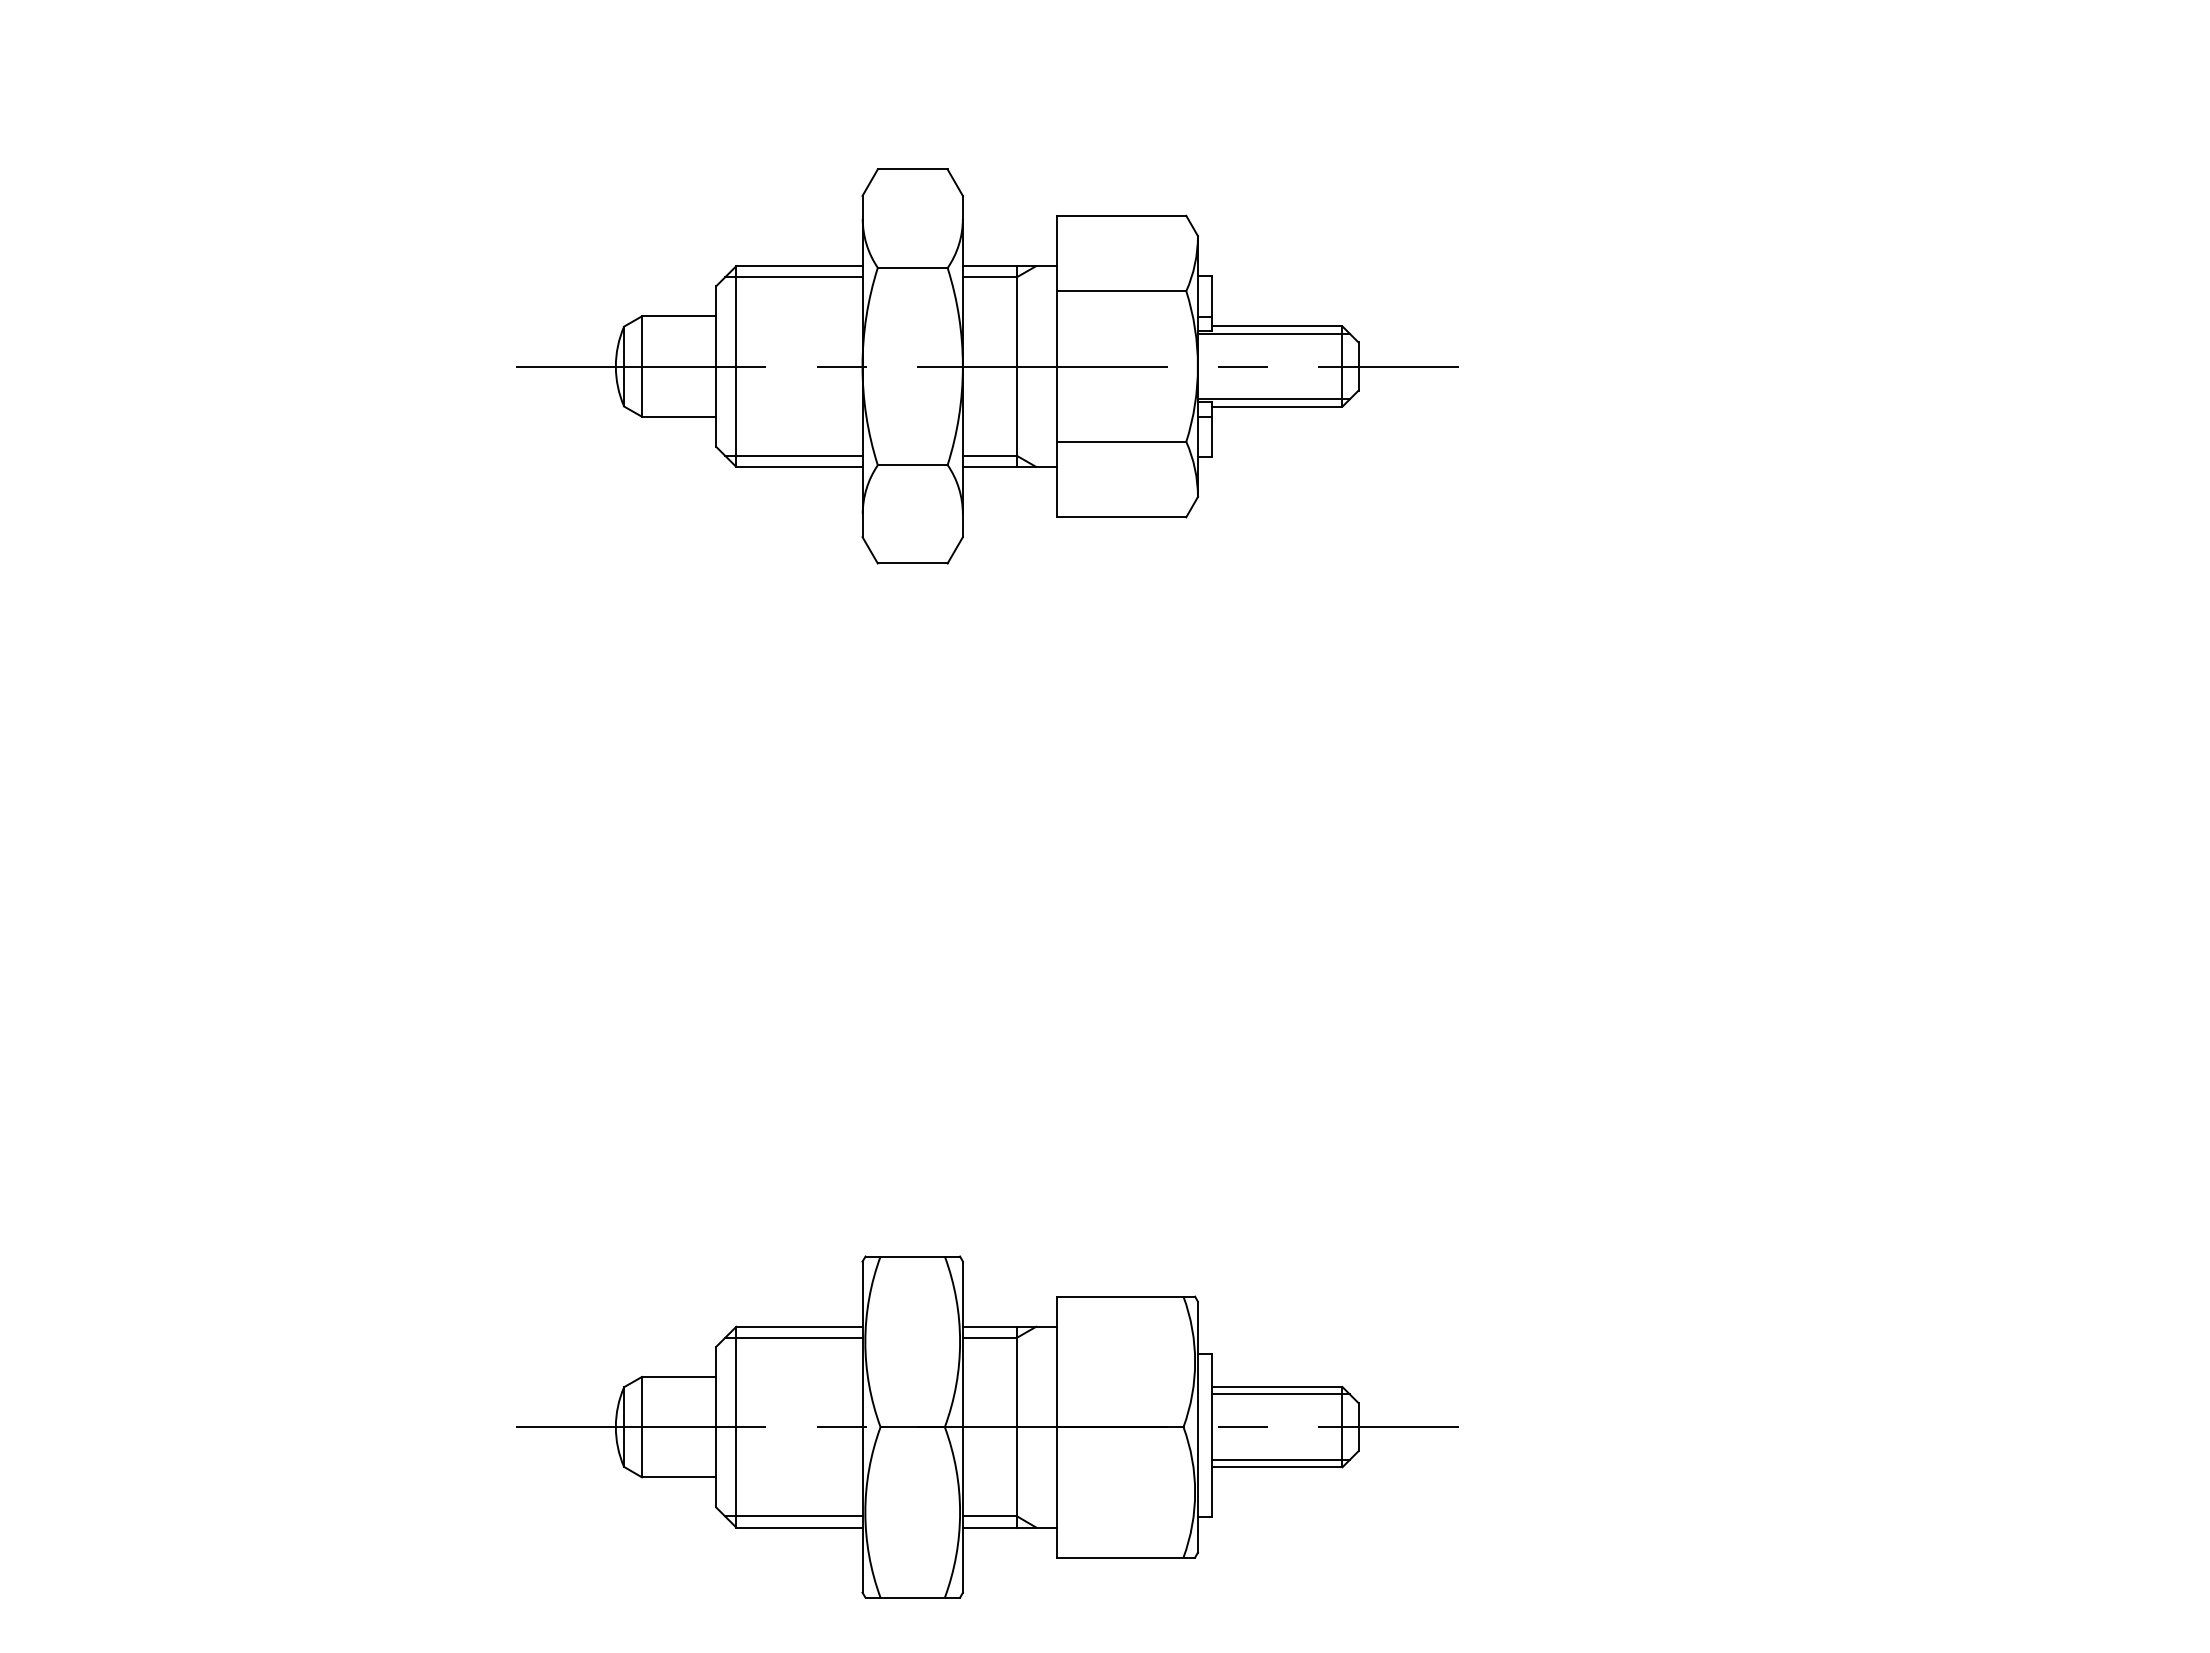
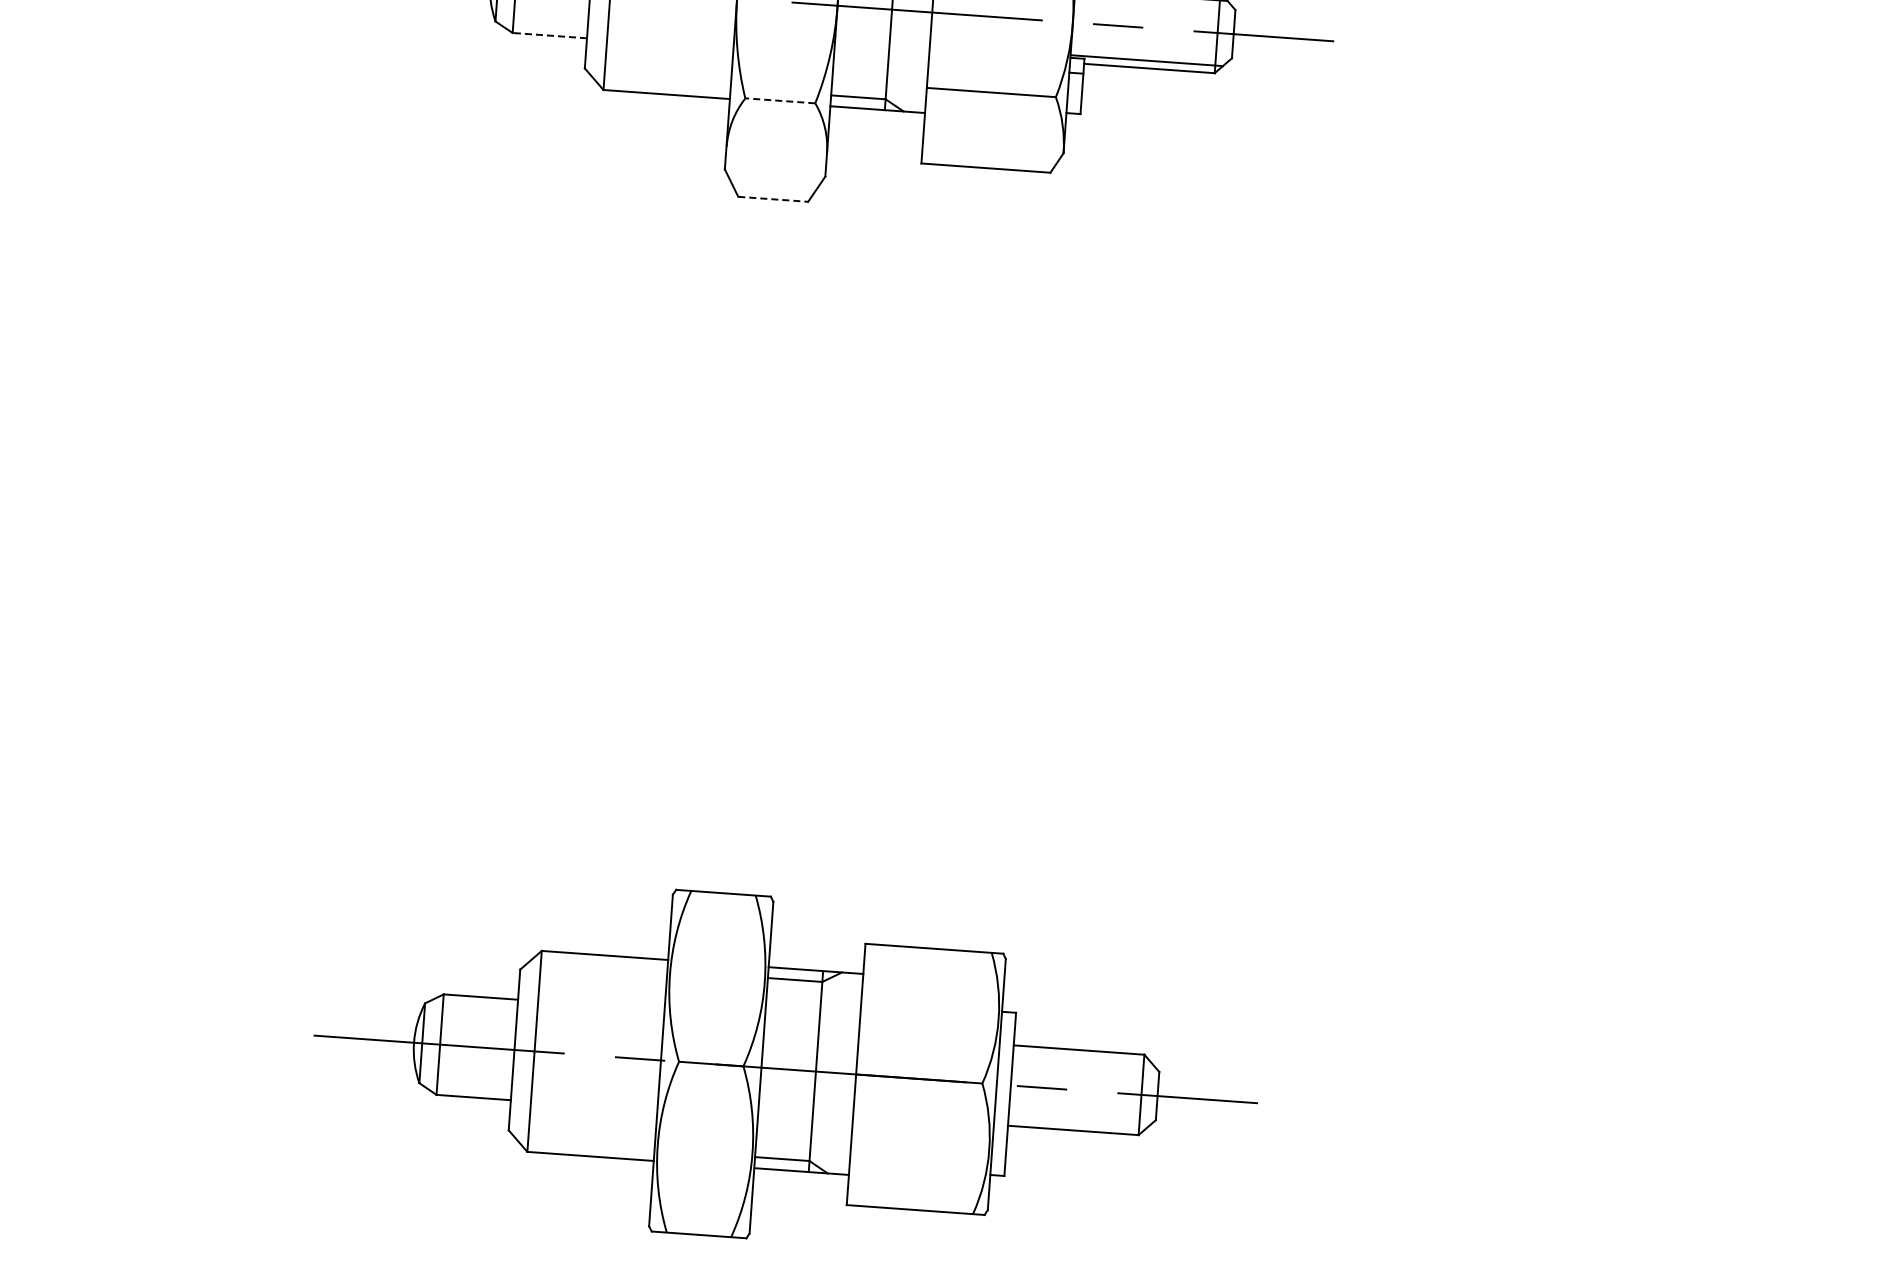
line: (678, 416) -> (549, 35), solid -> dashed
line: (793, 456) -> (661, 83), removed
line: (912, 465) -> (780, 101), solid -> dashed
line: (912, 563) -> (773, 199), solid -> dashed
line: (793, 1337) -> (598, 965), removed
line: (1280, 1394) -> (1081, 1057), removed
line: (1280, 1459) -> (1077, 1122), removed
line: (793, 1516) -> (585, 1144), removed

